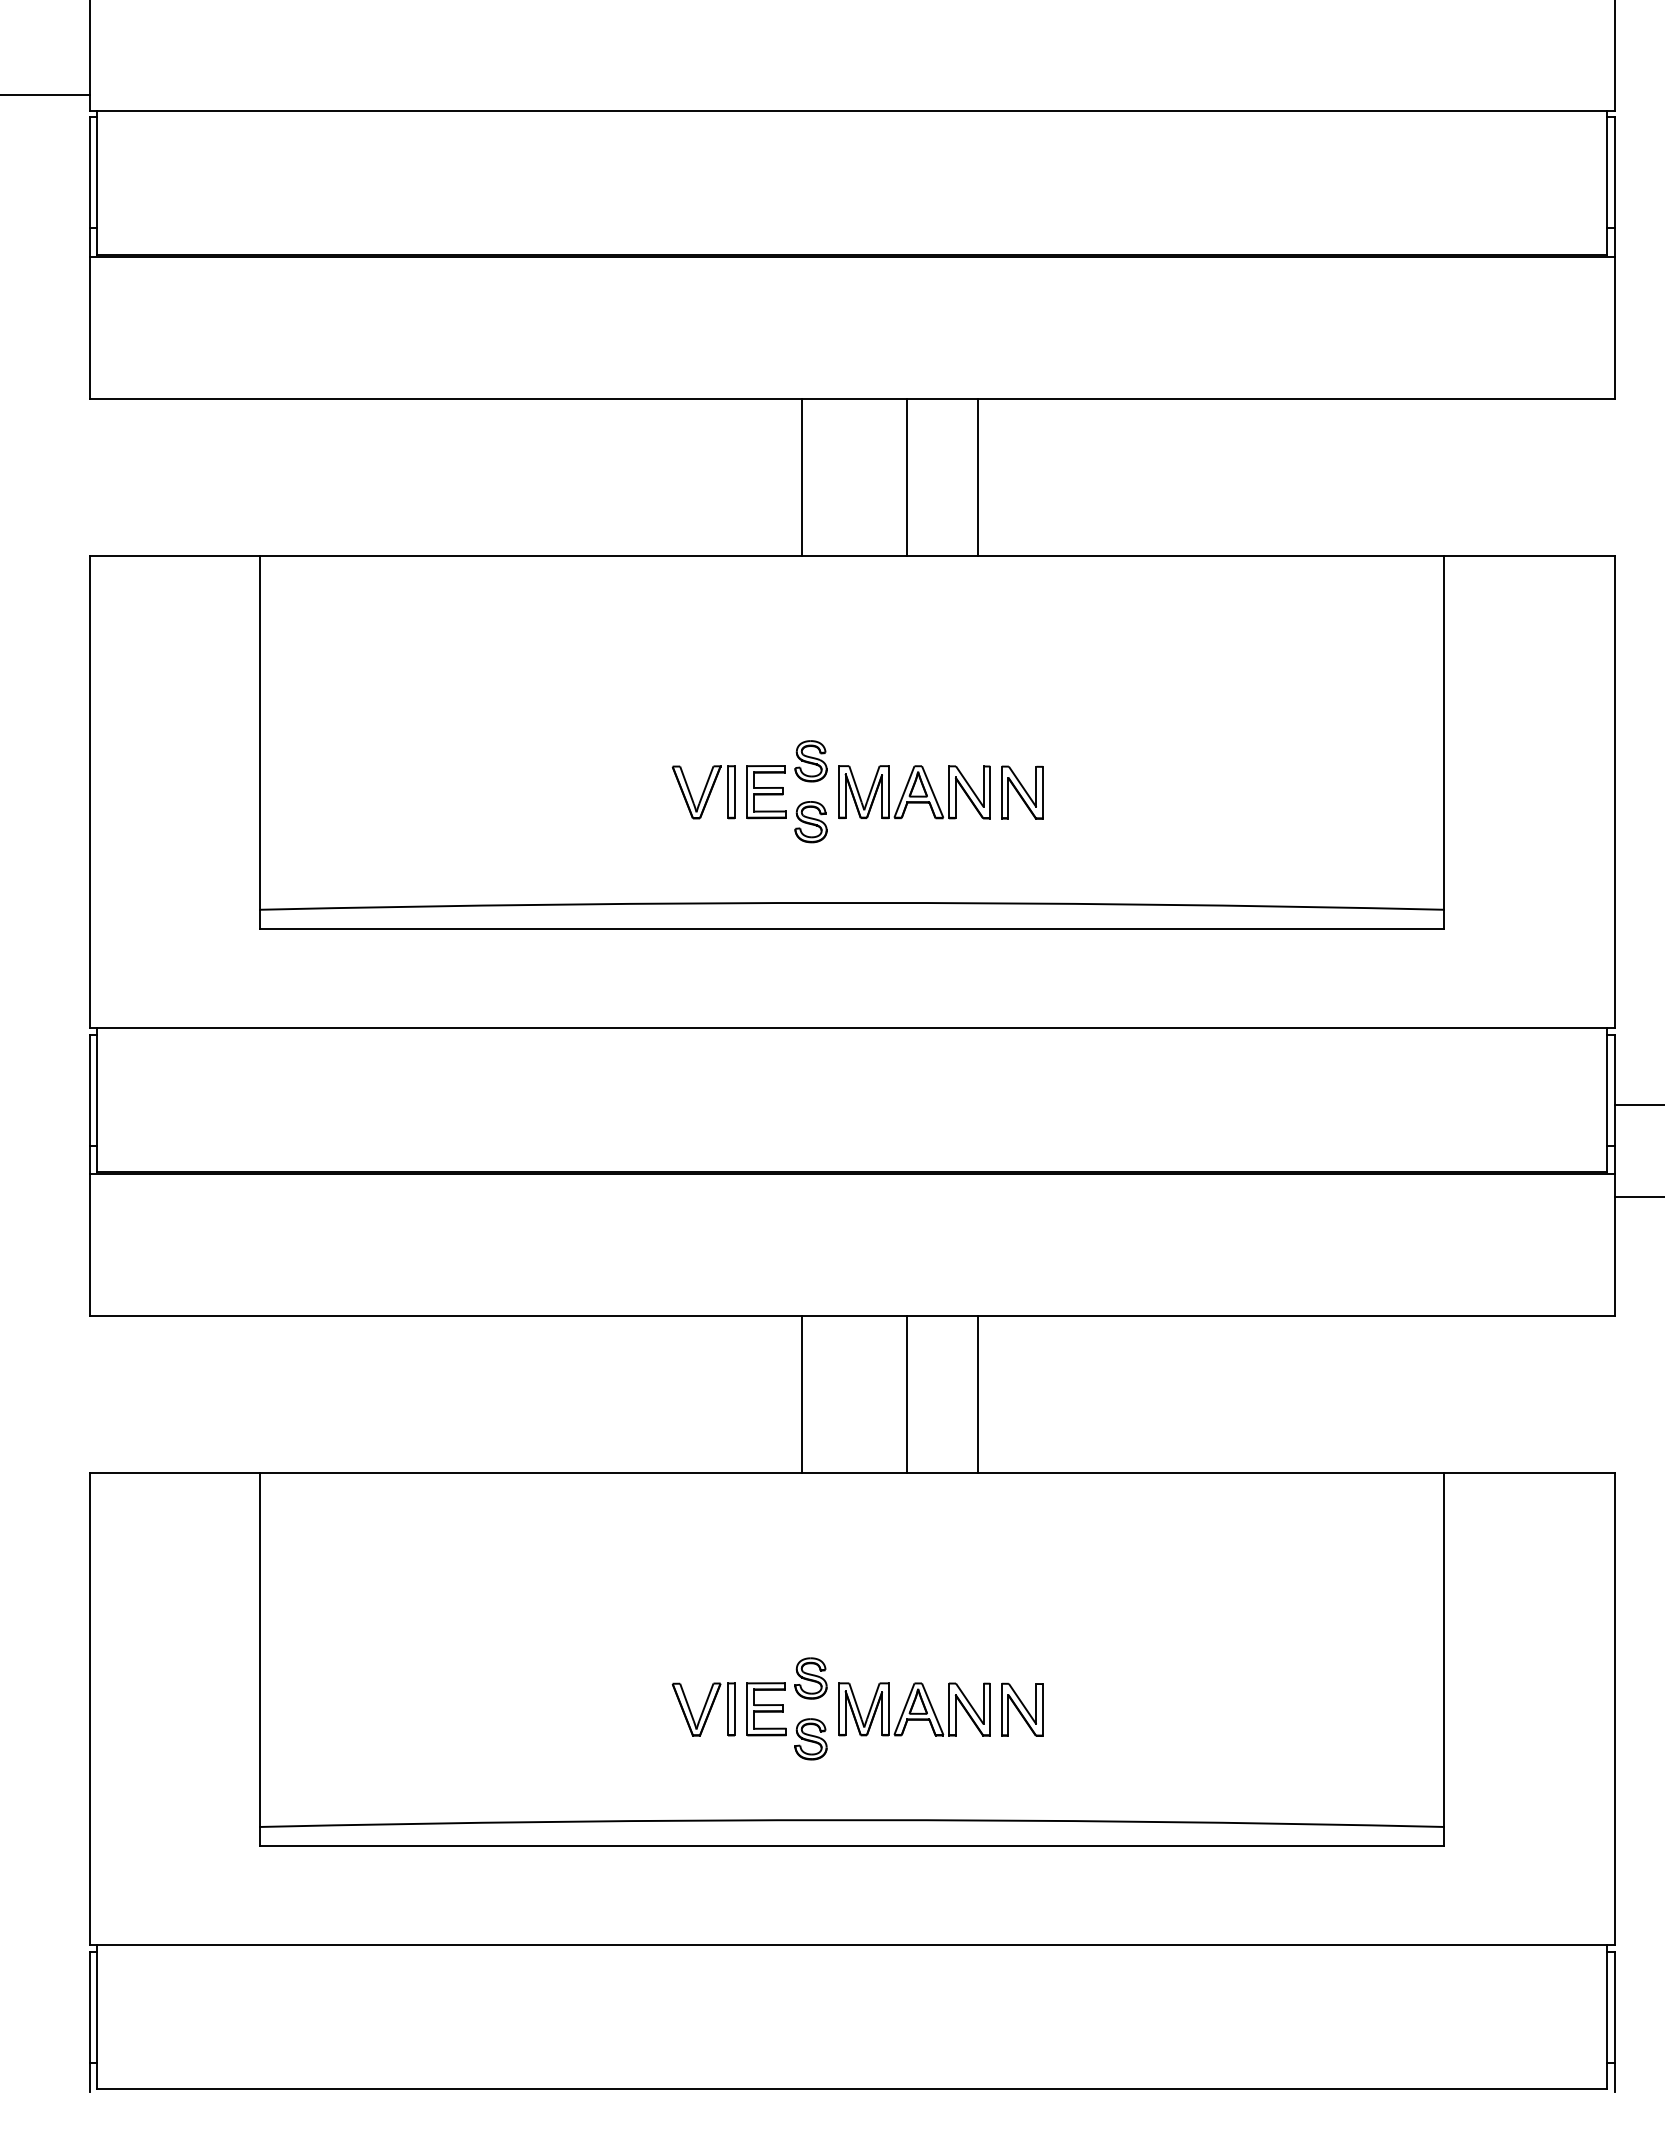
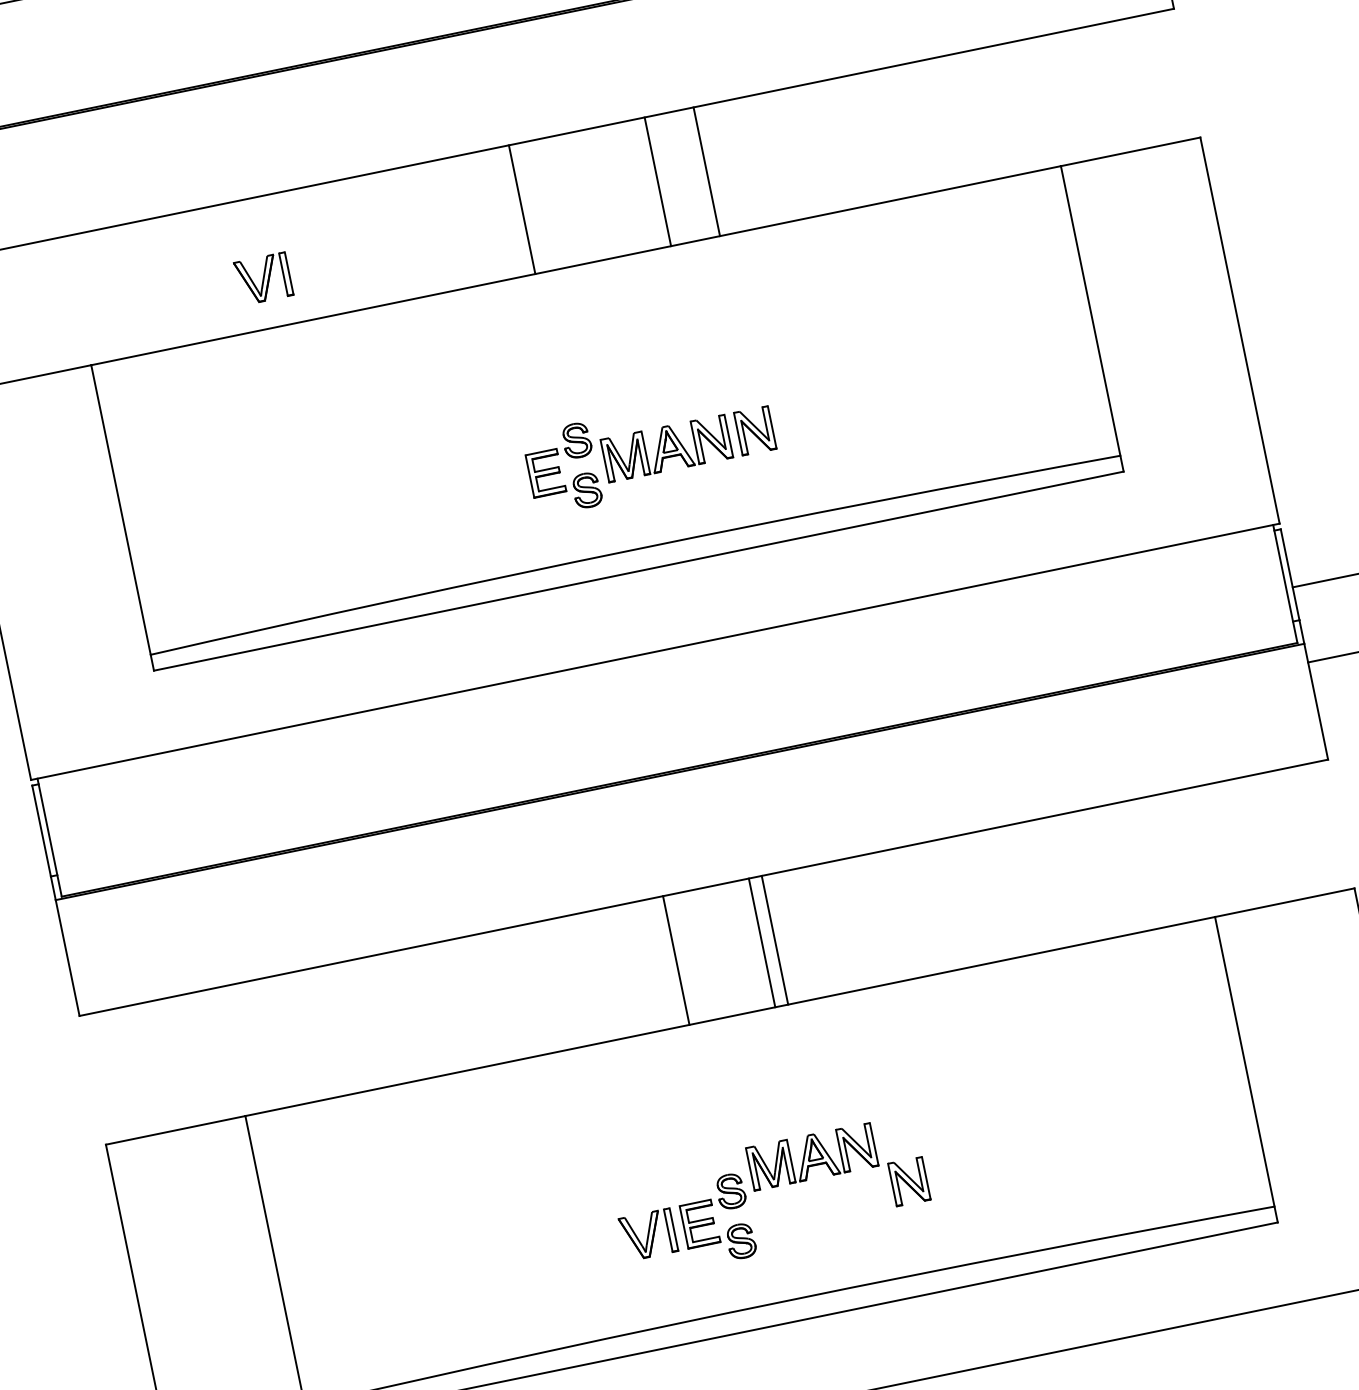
line: (907, 477) -> (658, 181), moved
line: (977, 477) -> (706, 171), moved
part: (703, 792) -> (263, 279), moved
line: (977, 1394) -> (774, 940), moved
part: (914, 1709) -> (812, 1156), moved

